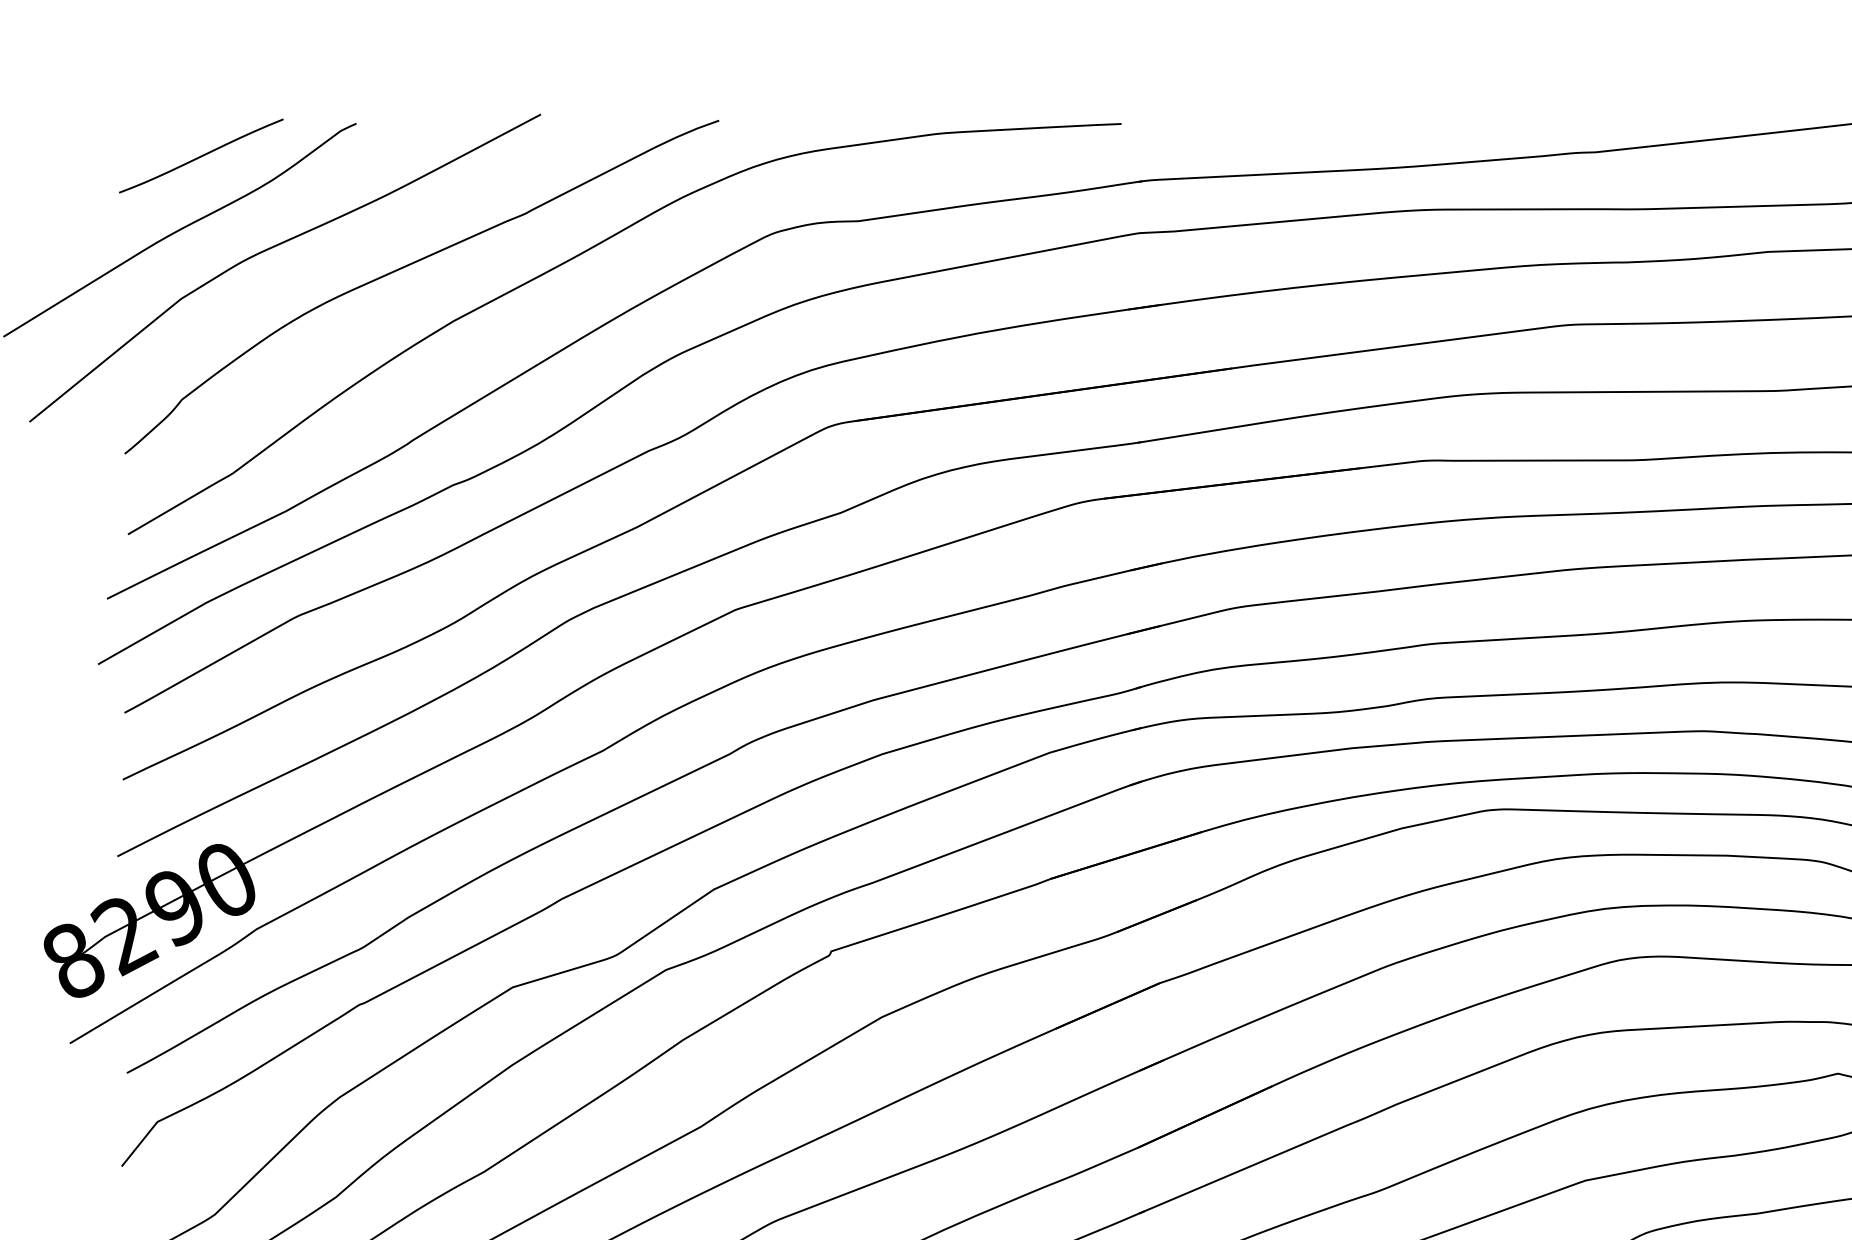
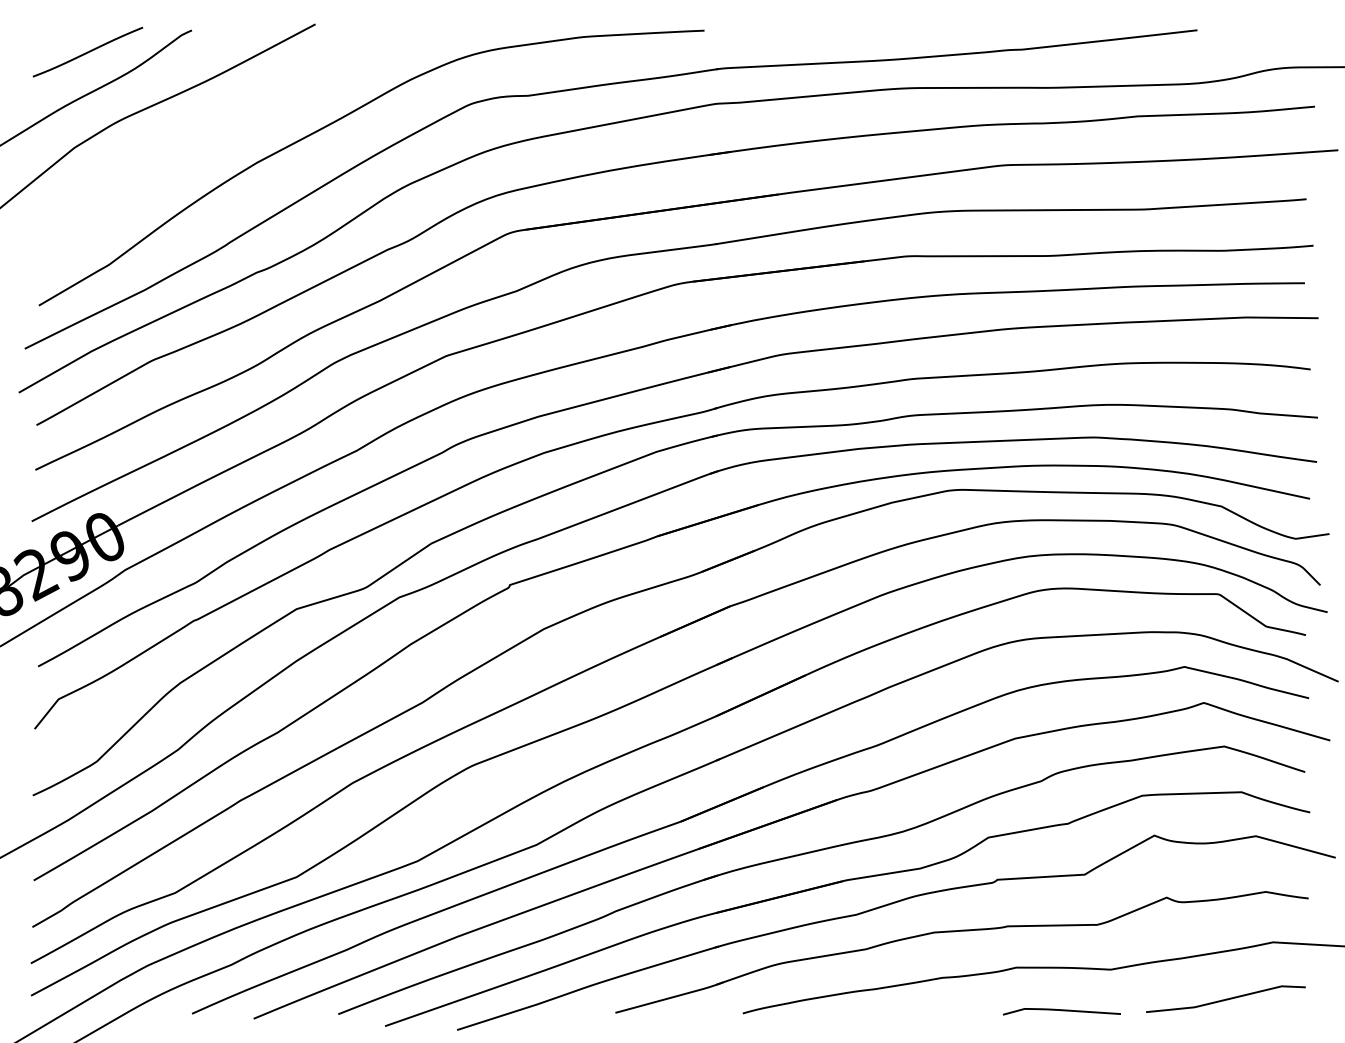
curve: (415, 264) -> (231, 124), removed

